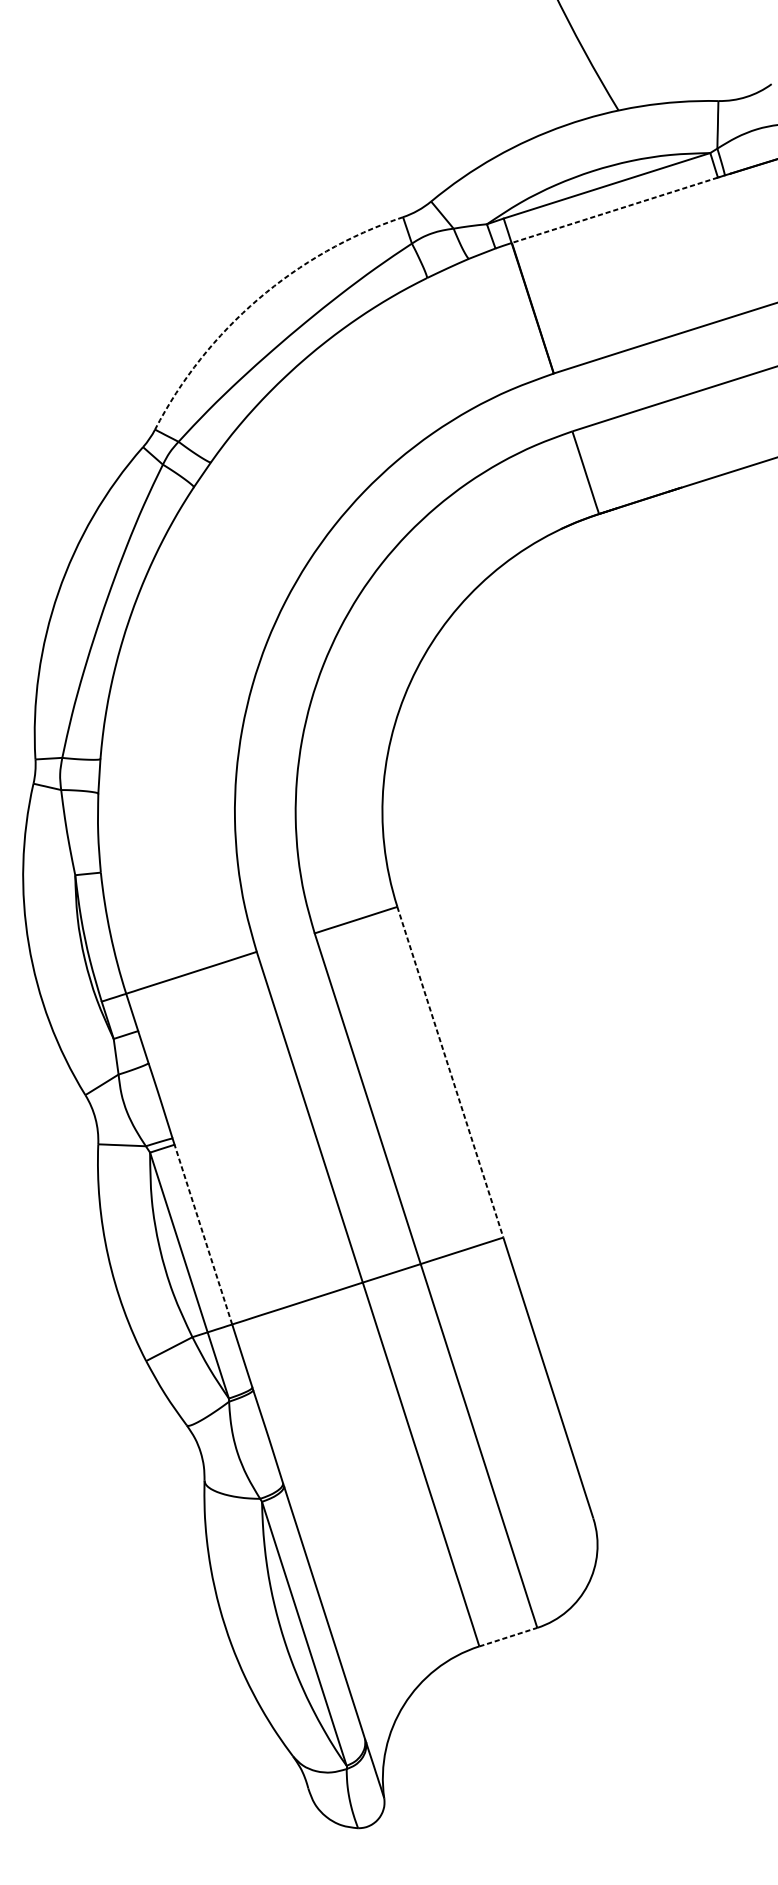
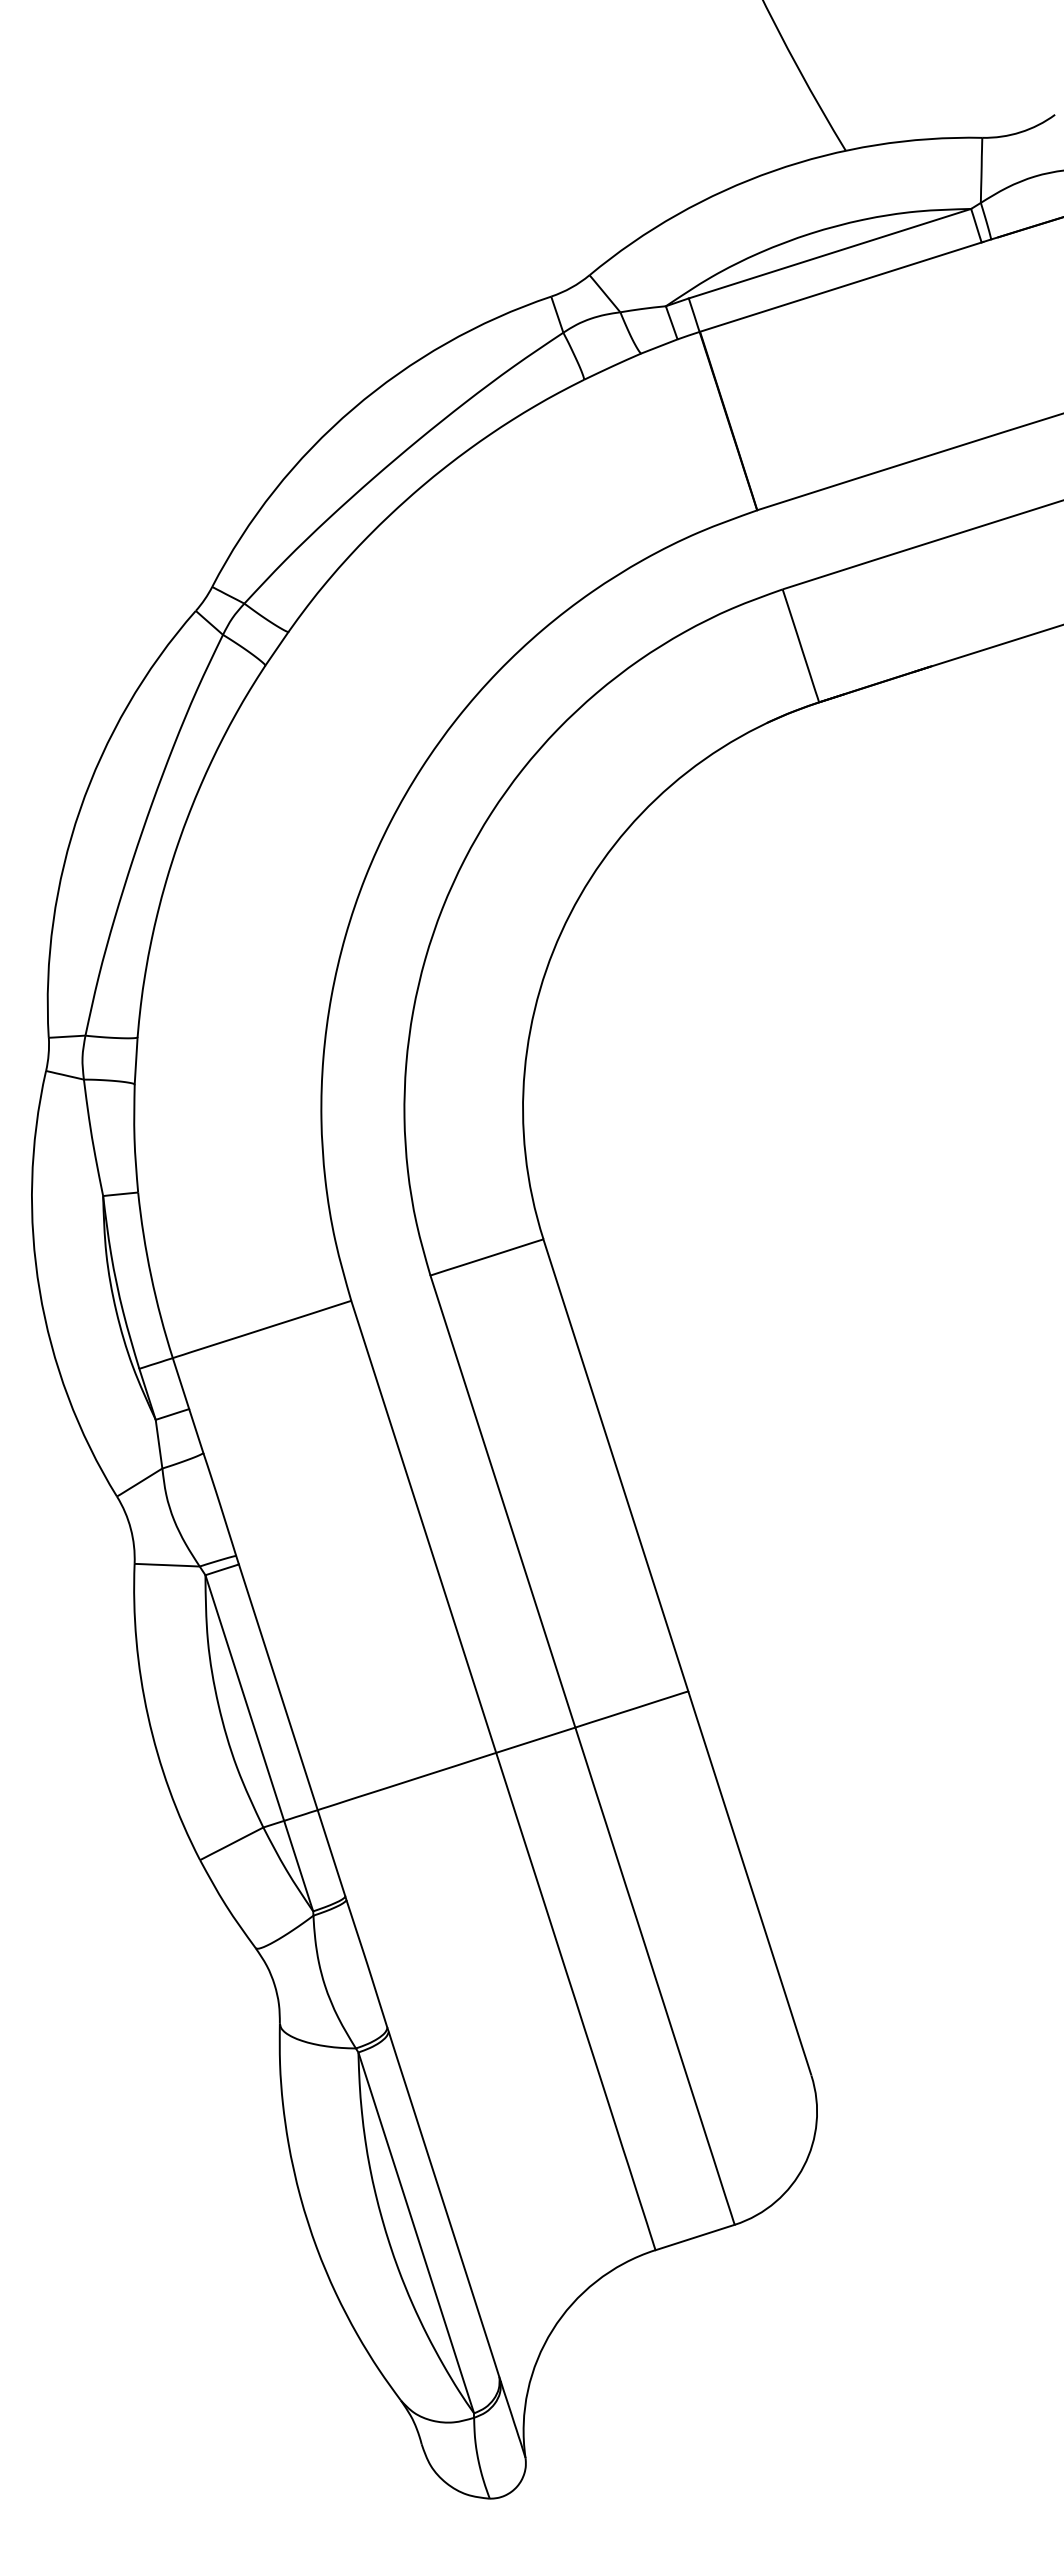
line: (614, 210) -> (840, 287), dashed -> solid
arc: (258, 299) -> (353, 408), dashed -> solid
line: (450, 1072) -> (616, 1465), dashed -> solid
line: (203, 1234) -> (278, 1686), dashed -> solid
line: (508, 1637) -> (695, 2237), dashed -> solid

